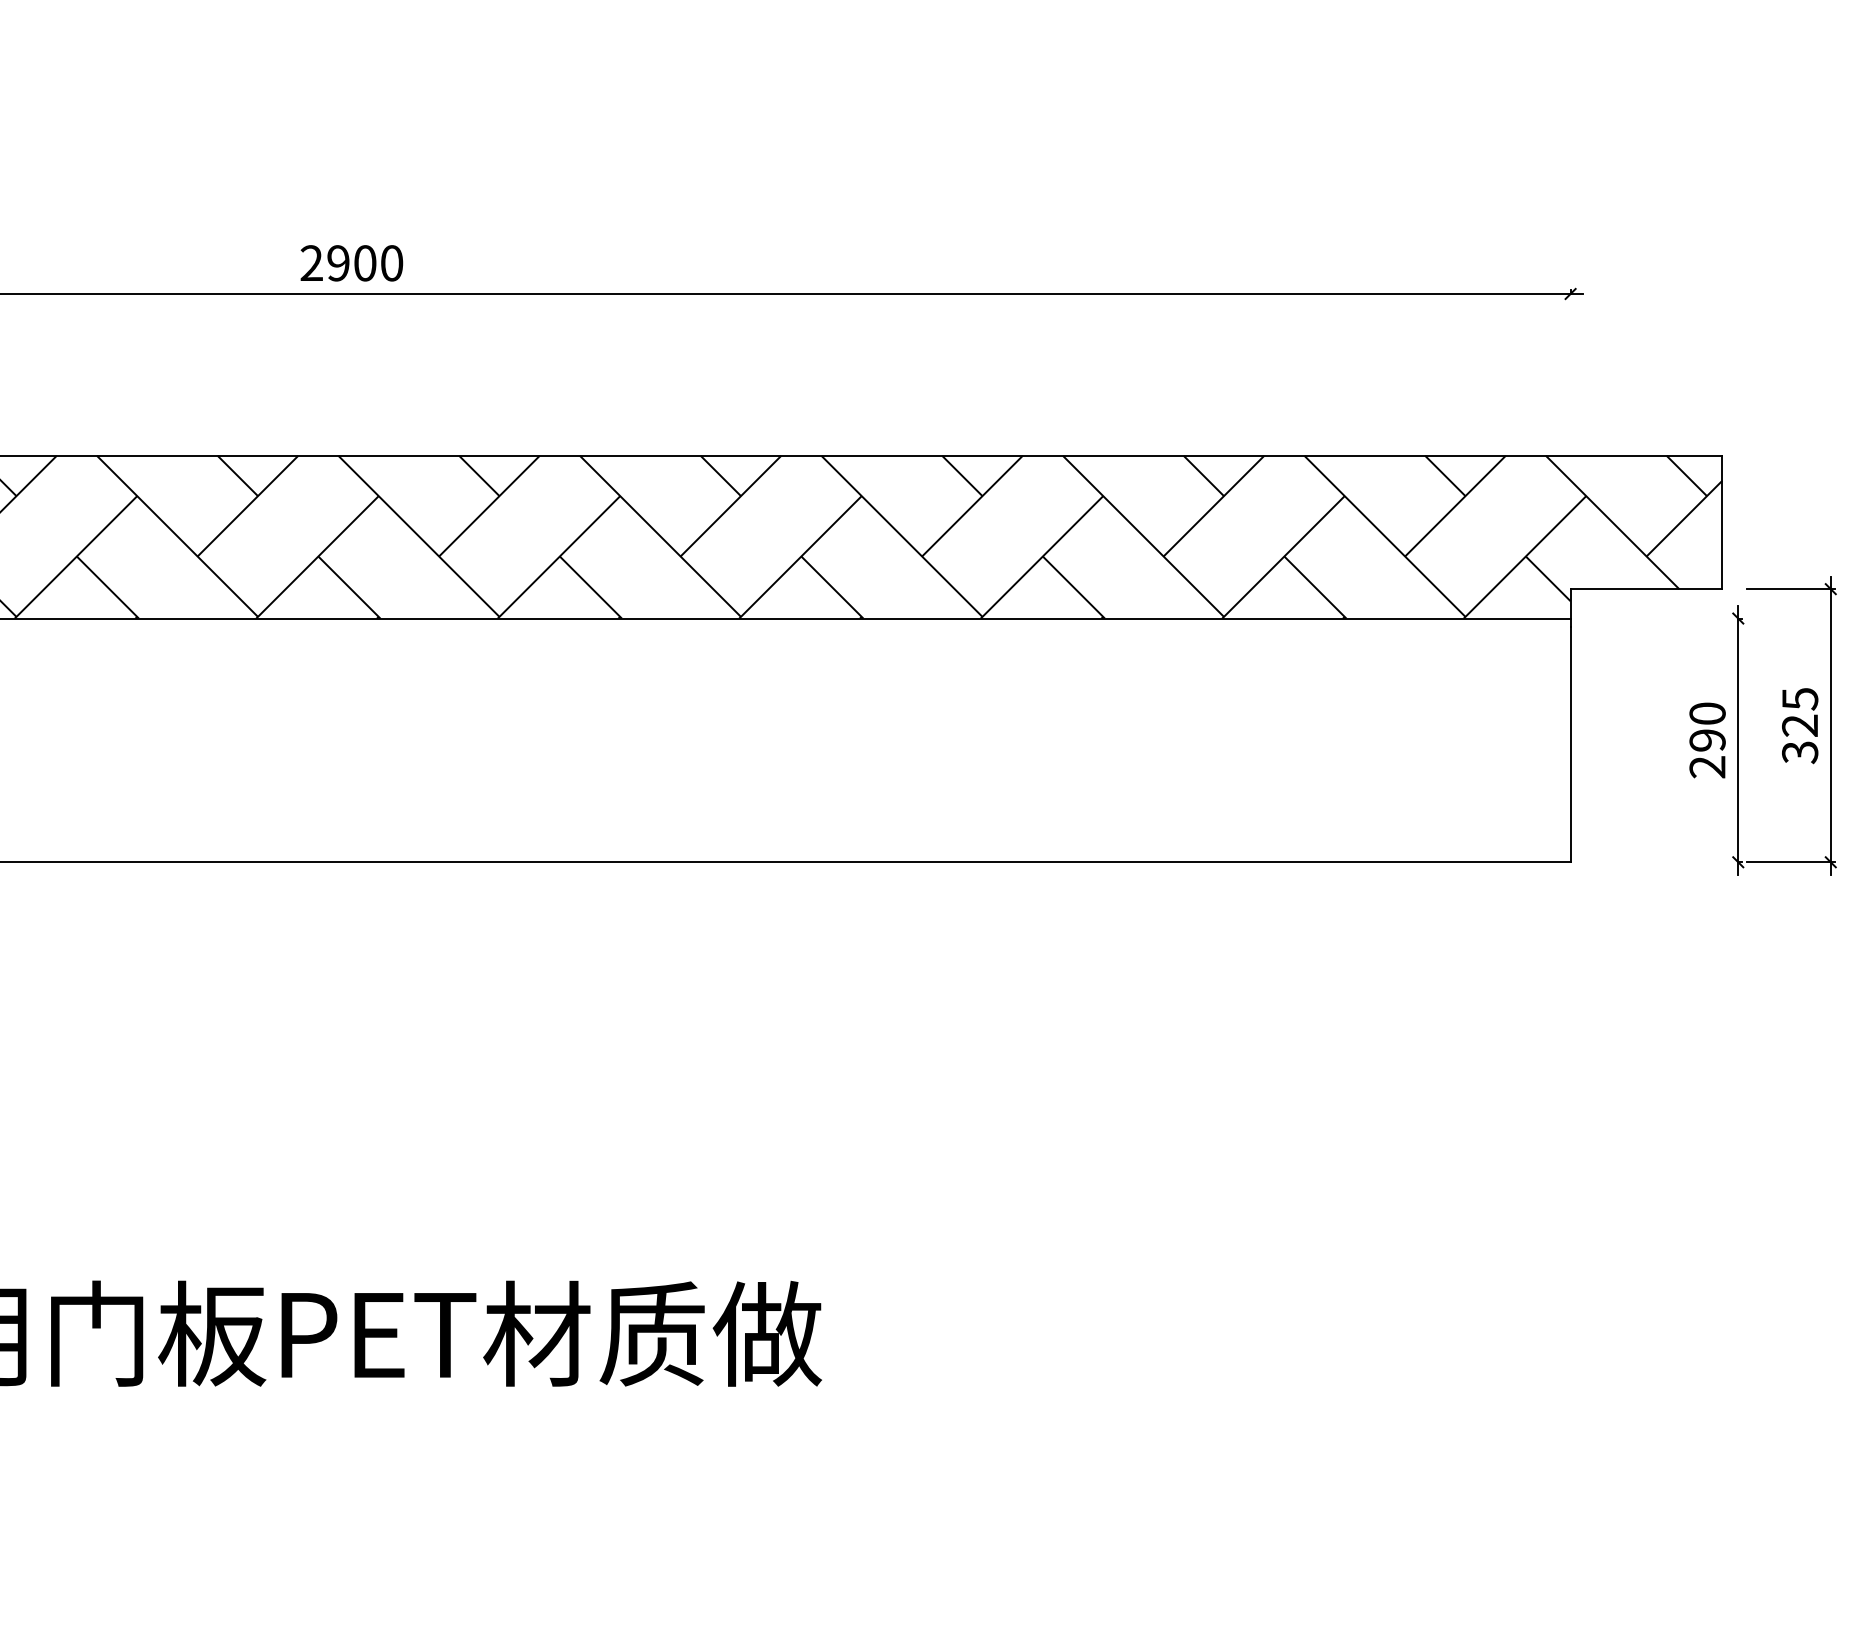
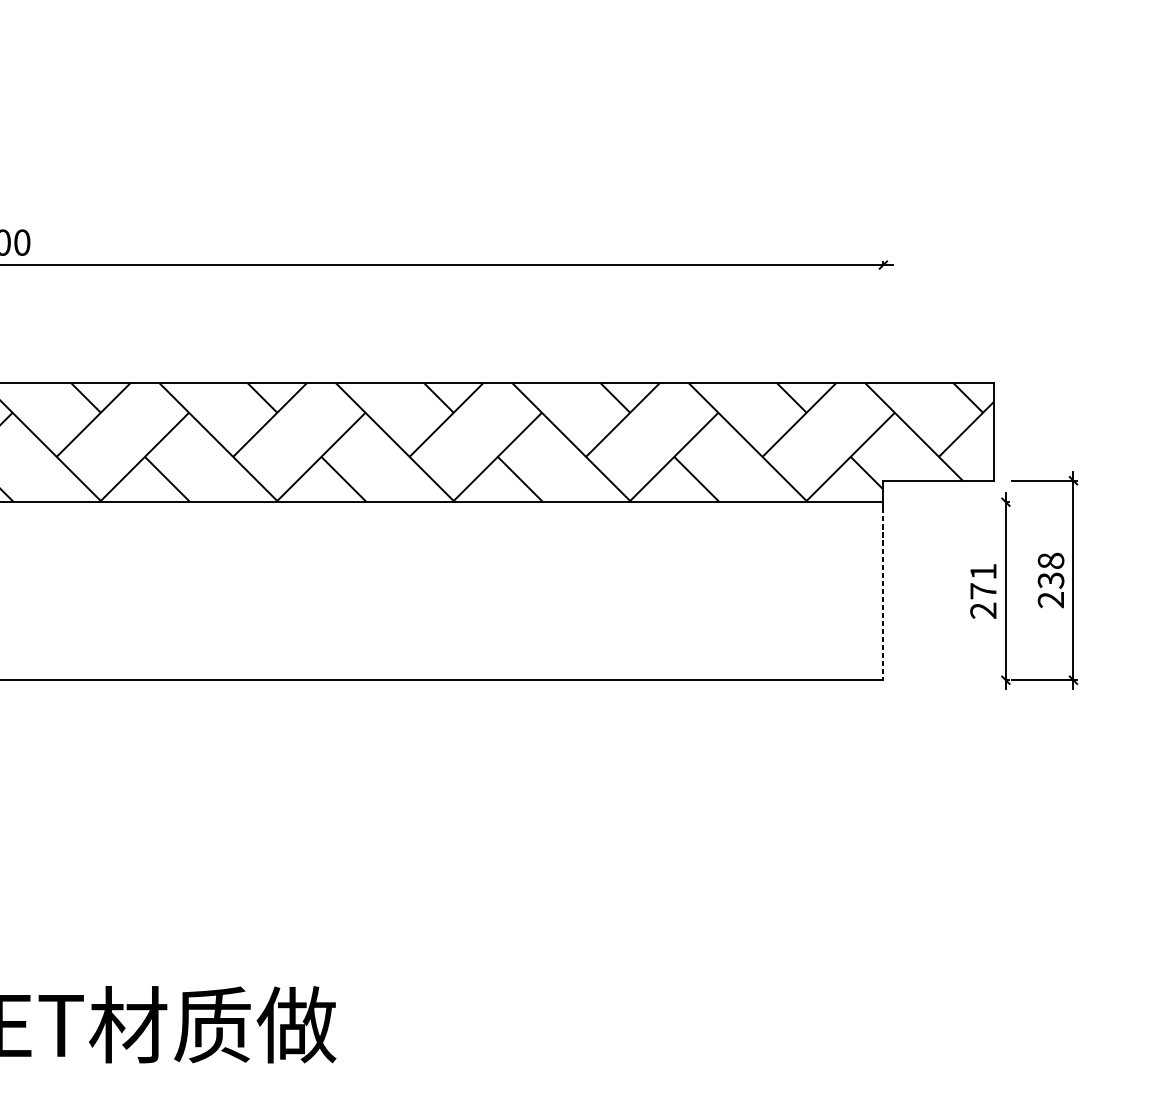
text: (1800, 725) -> (1051, 580), 325 -> 238
text: (1707, 726) -> (983, 581), 290 -> 271
line: (1570, 744) -> (883, 594), solid -> dashed

